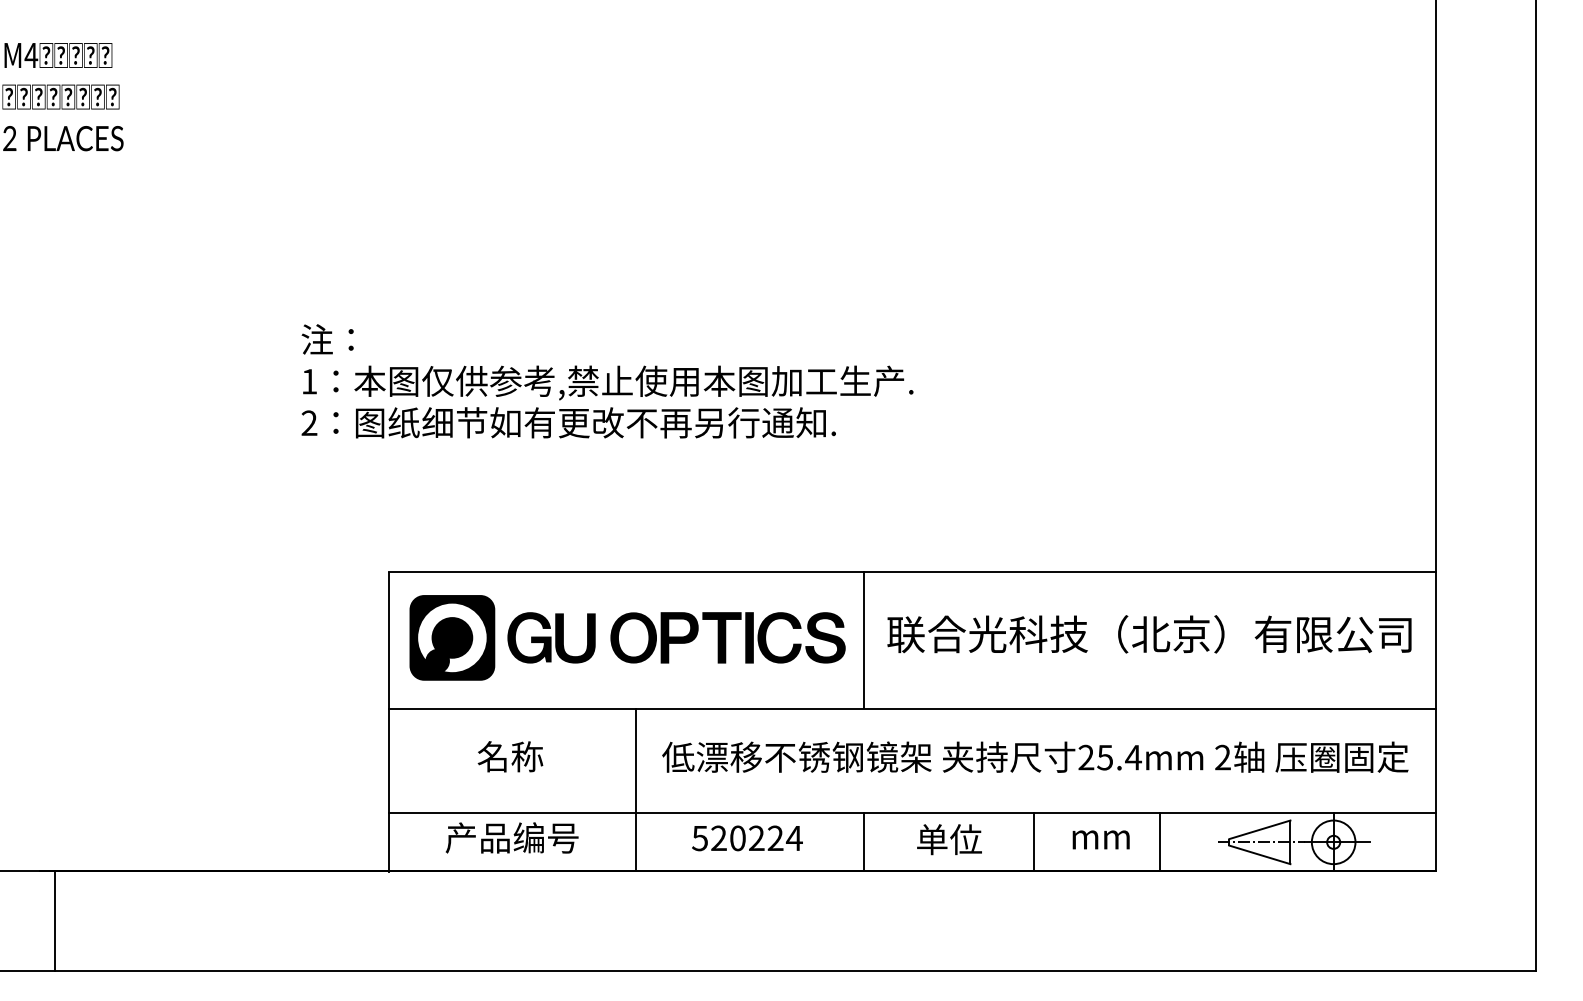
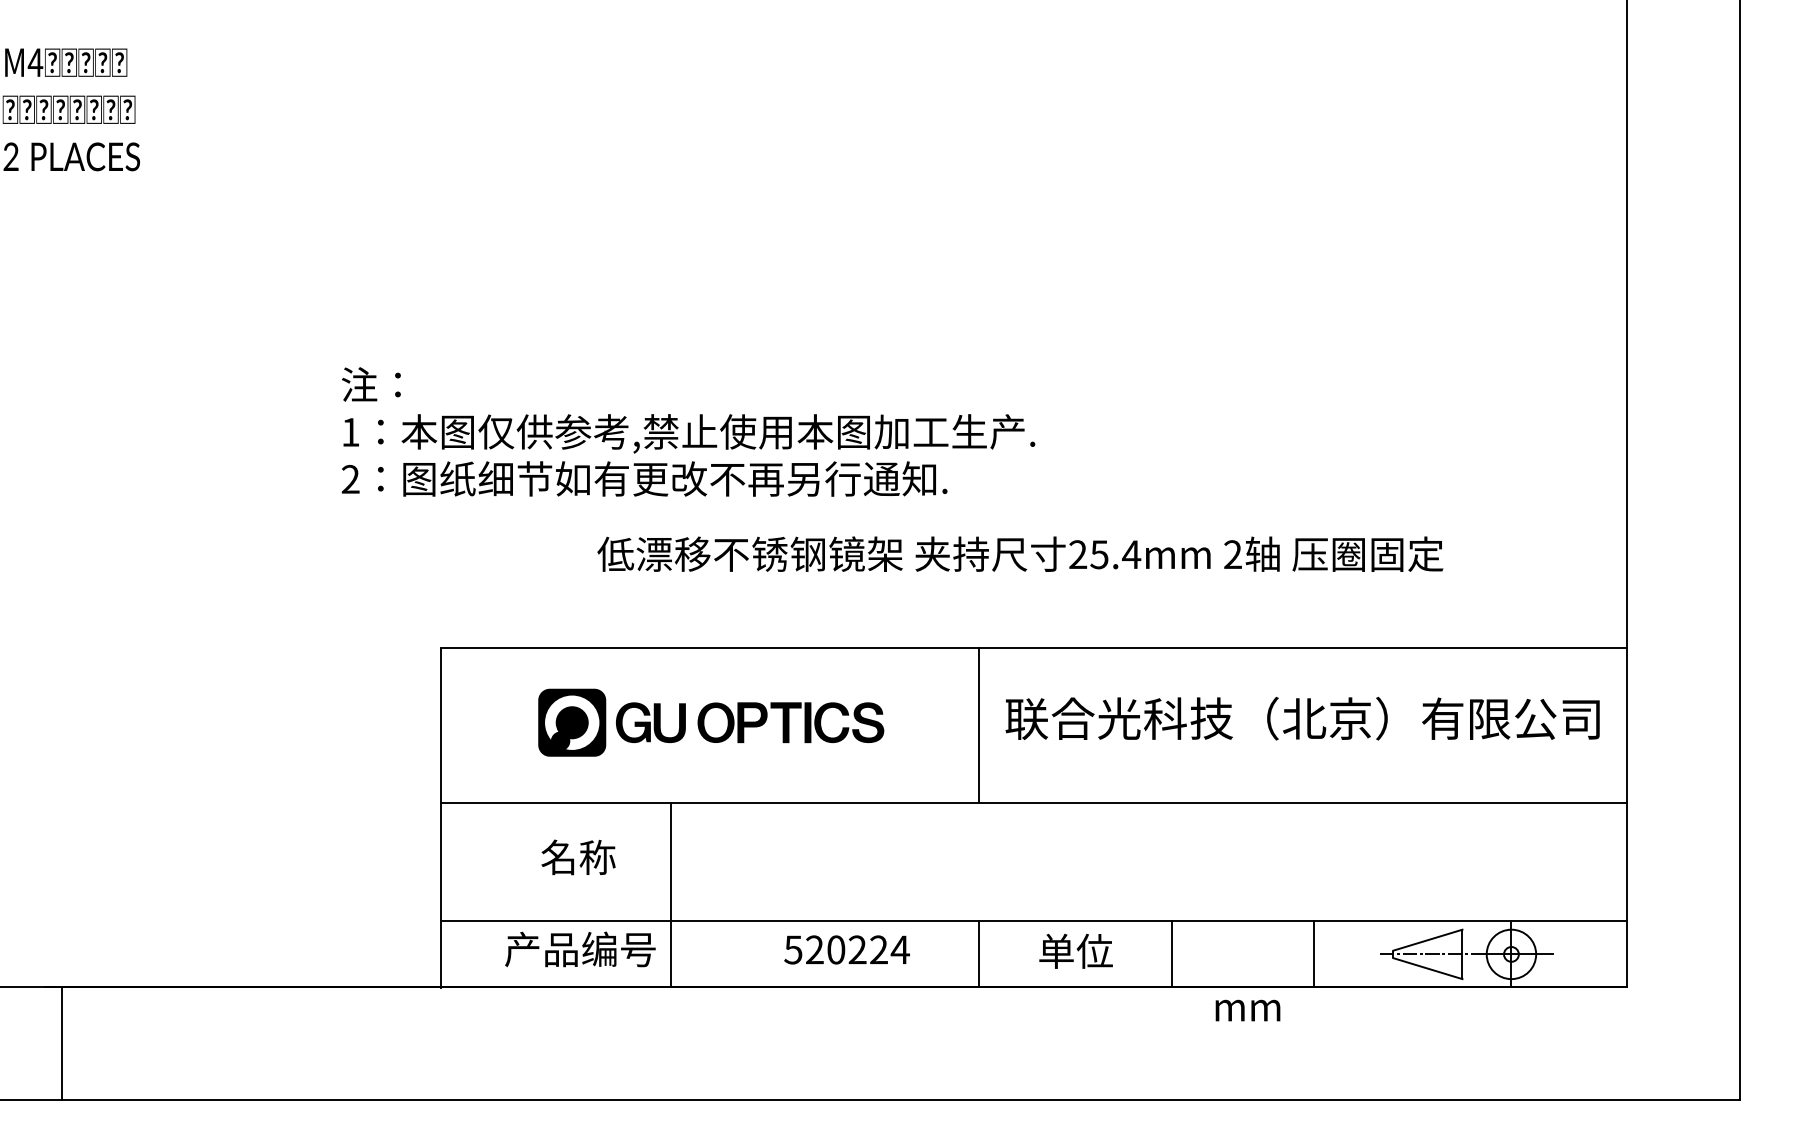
part: (627, 637) -> (711, 722), size x0.7
text: (1035, 756) -> (1020, 553), moved
line: (635, 789) -> (670, 894), moved
text: (1100, 839) -> (1247, 1010), moved

